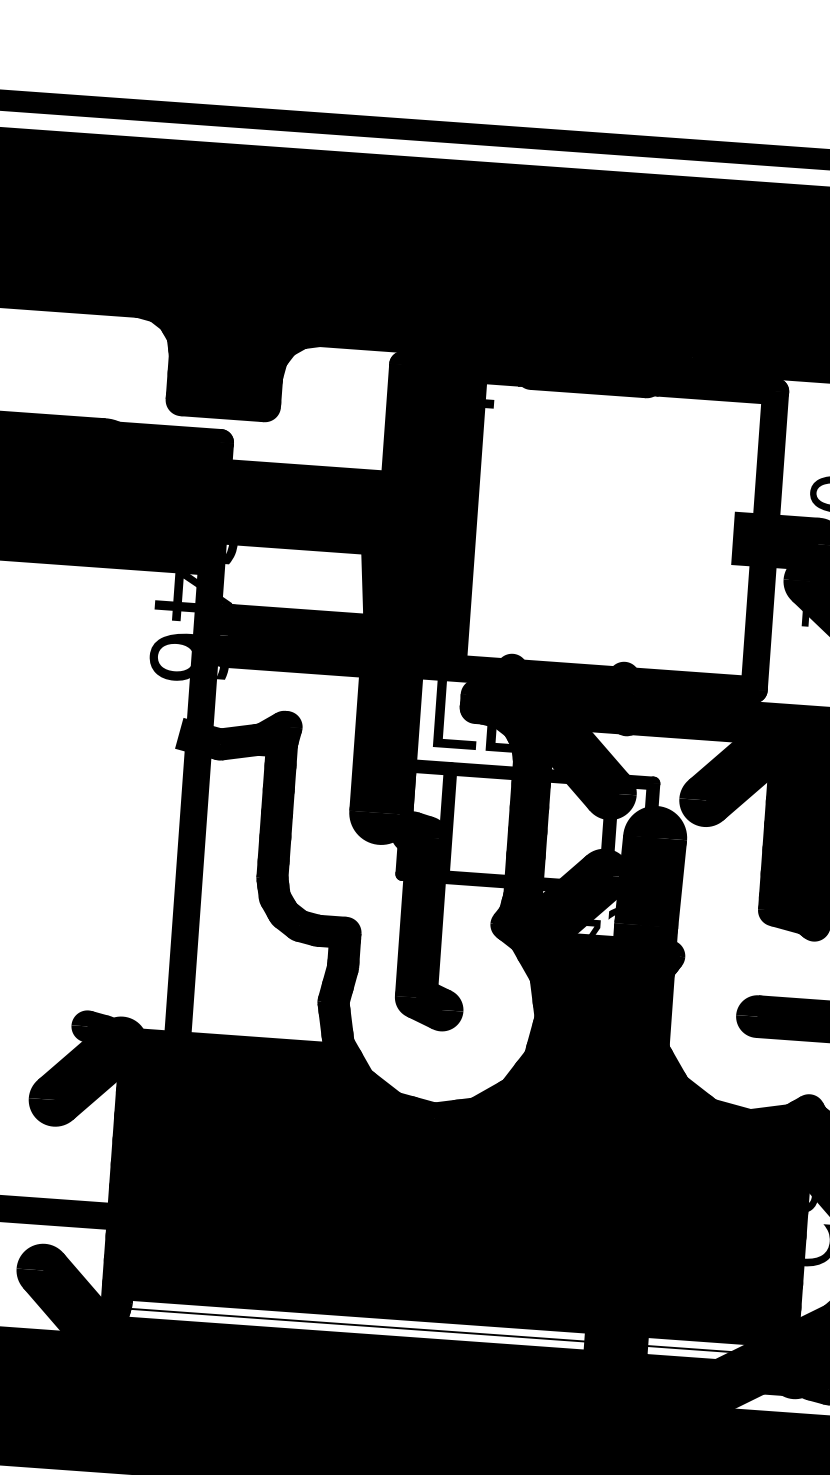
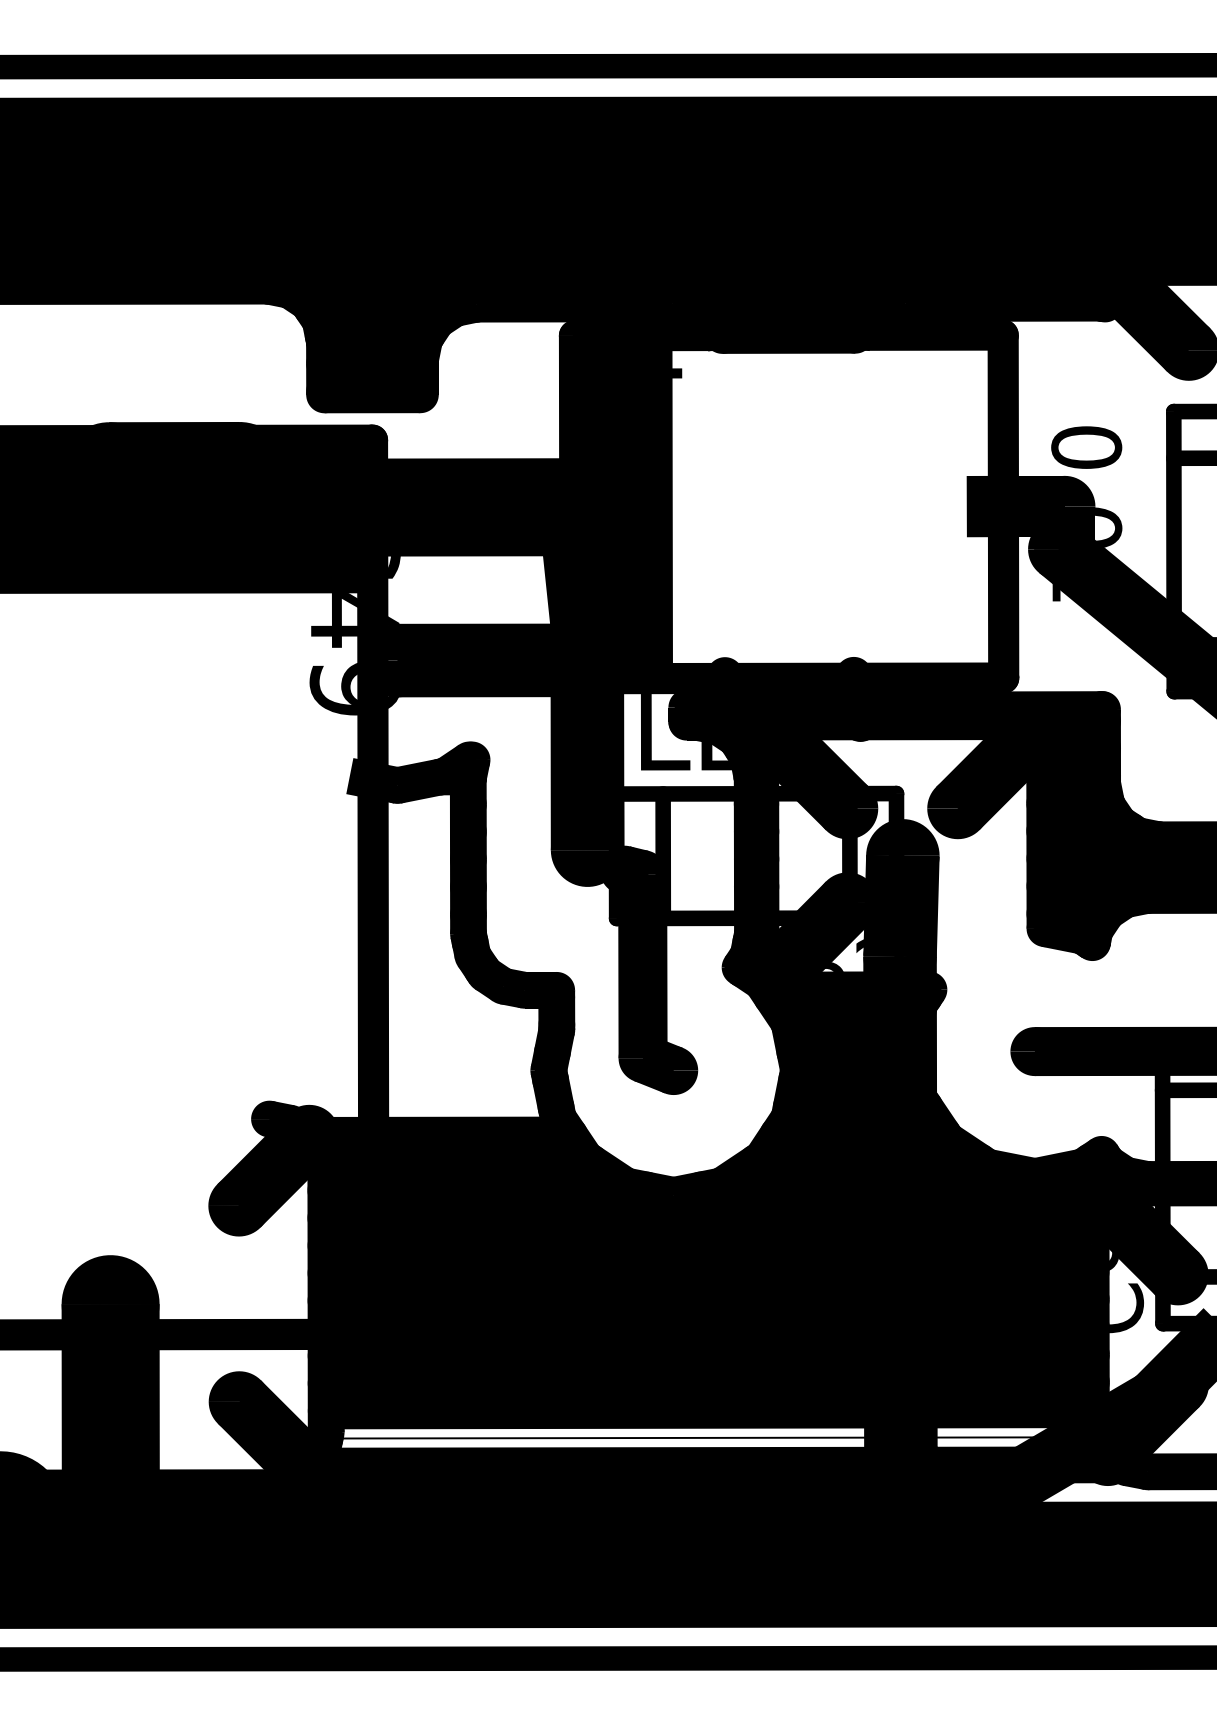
text: (188, 657) -> (354, 688), C46 -> C49
text: (590, 926) -> (836, 962), C45 -> C95

